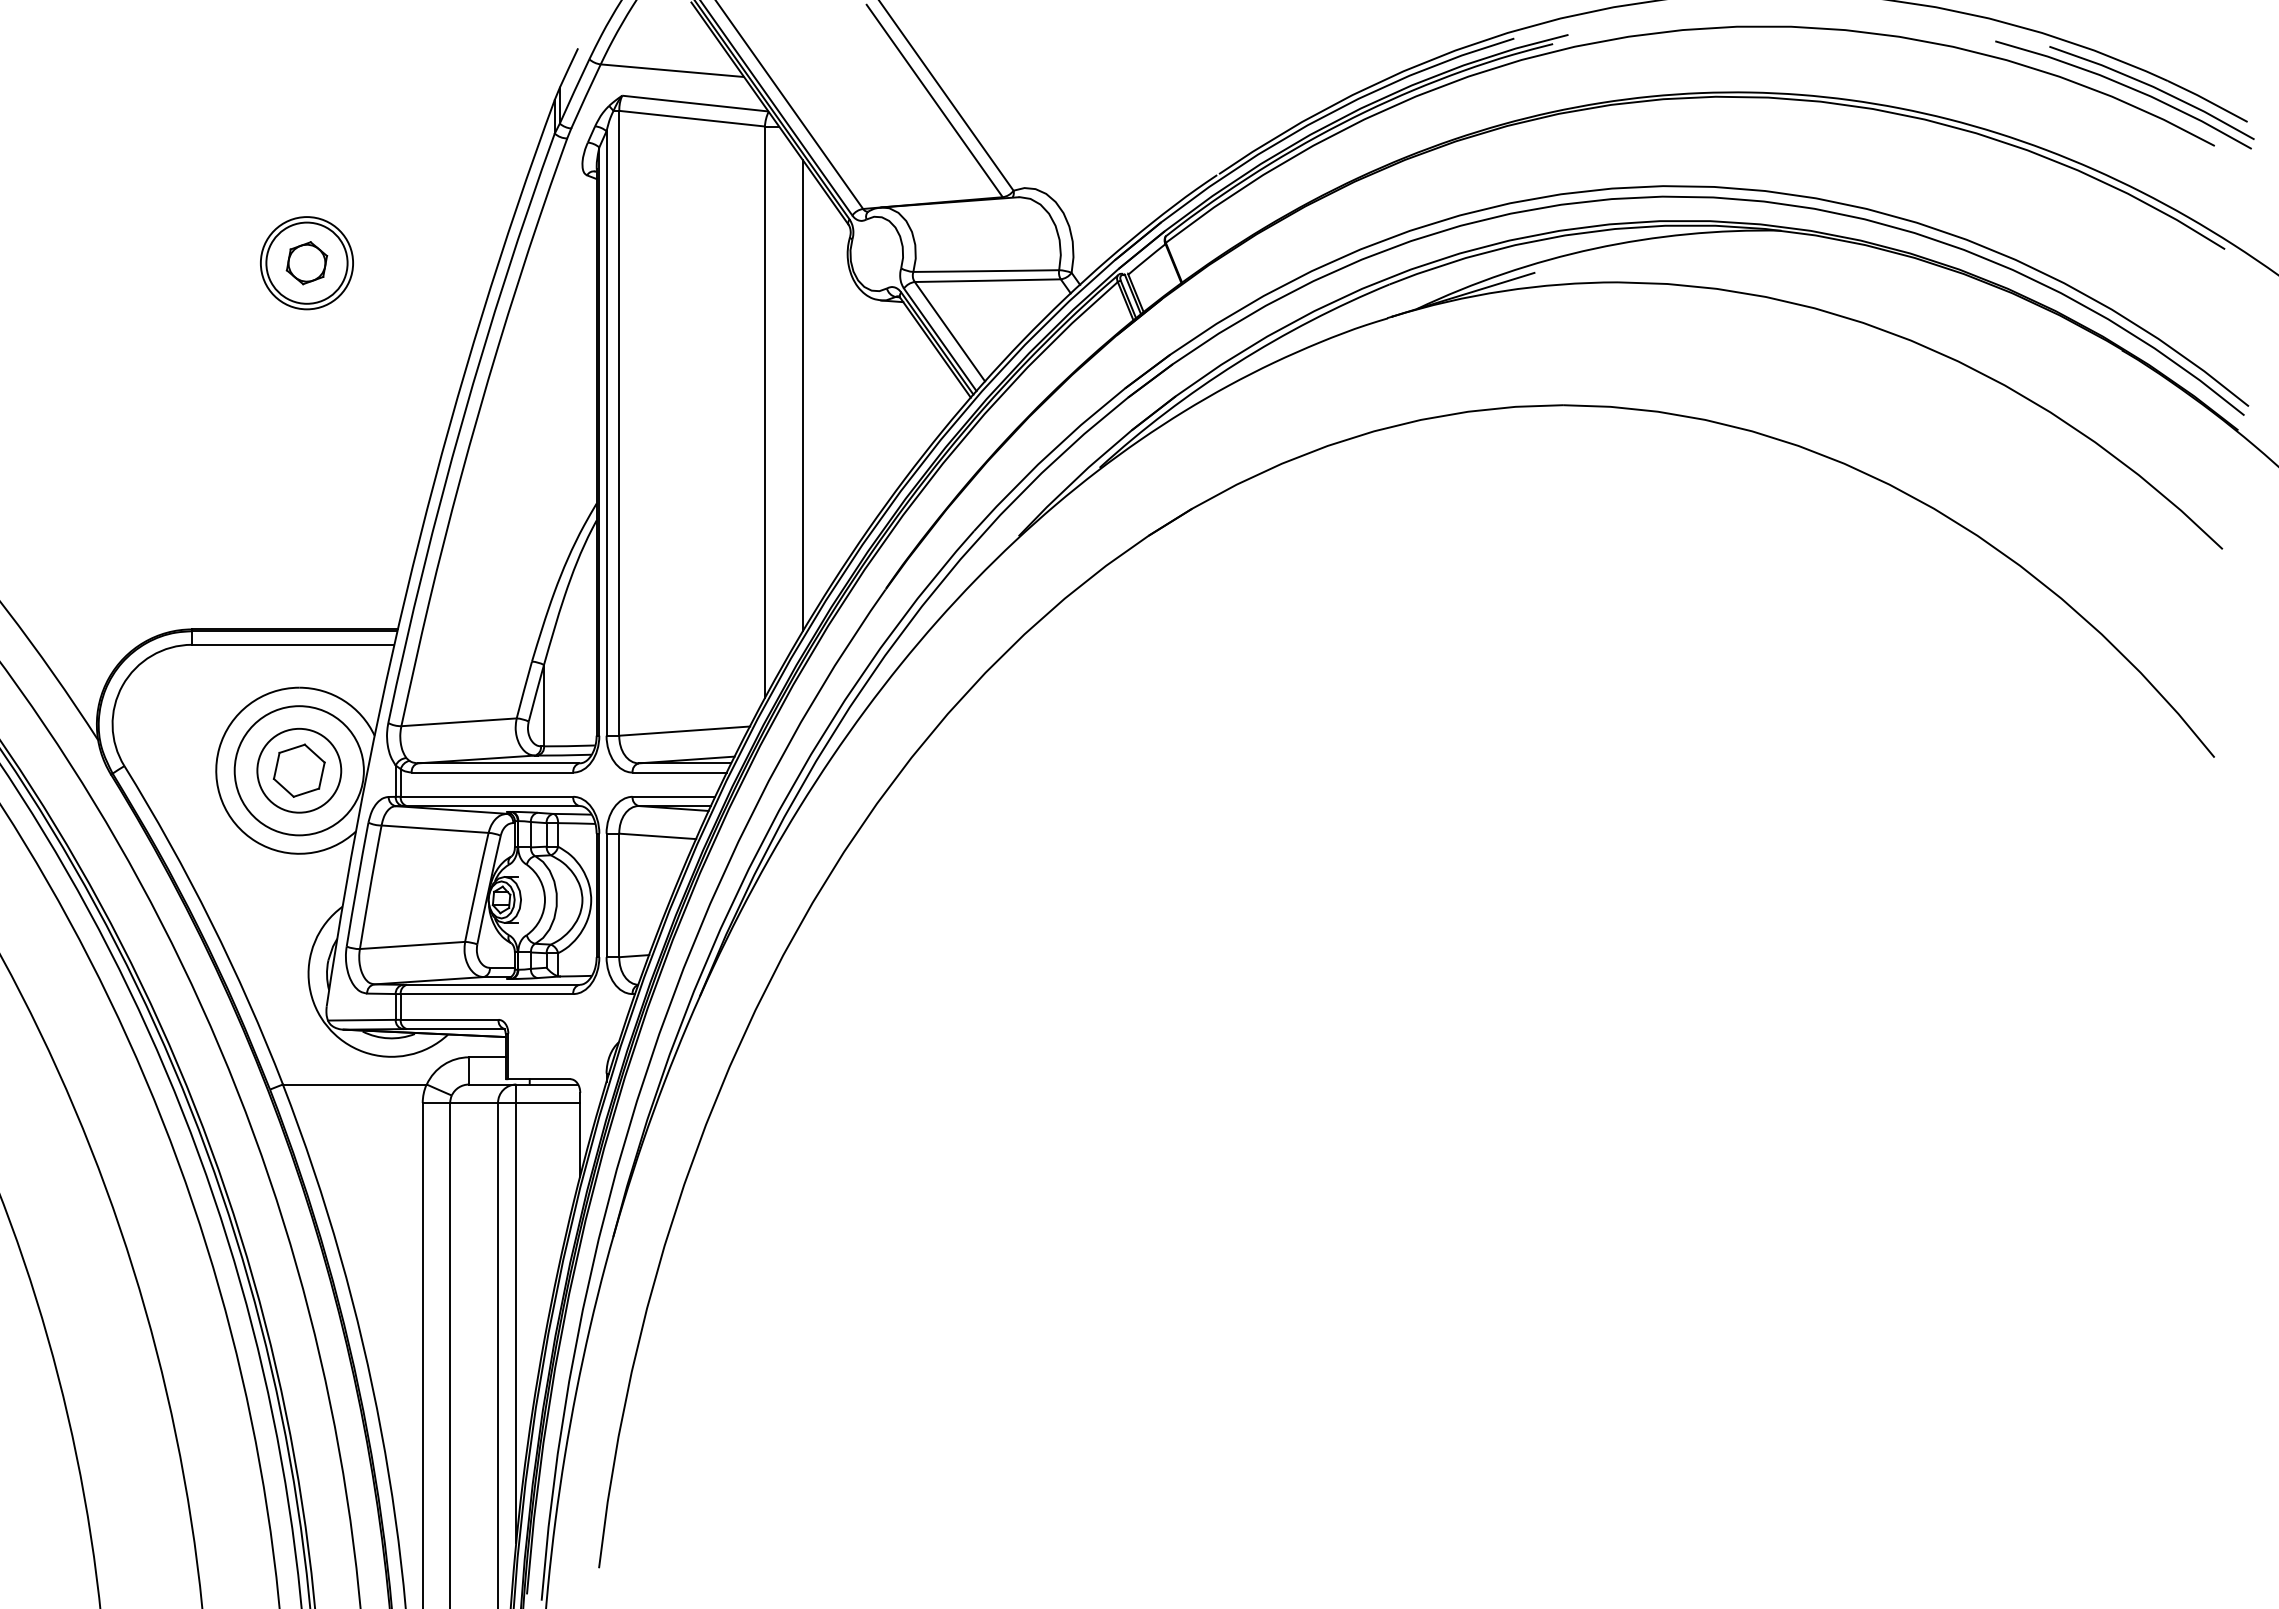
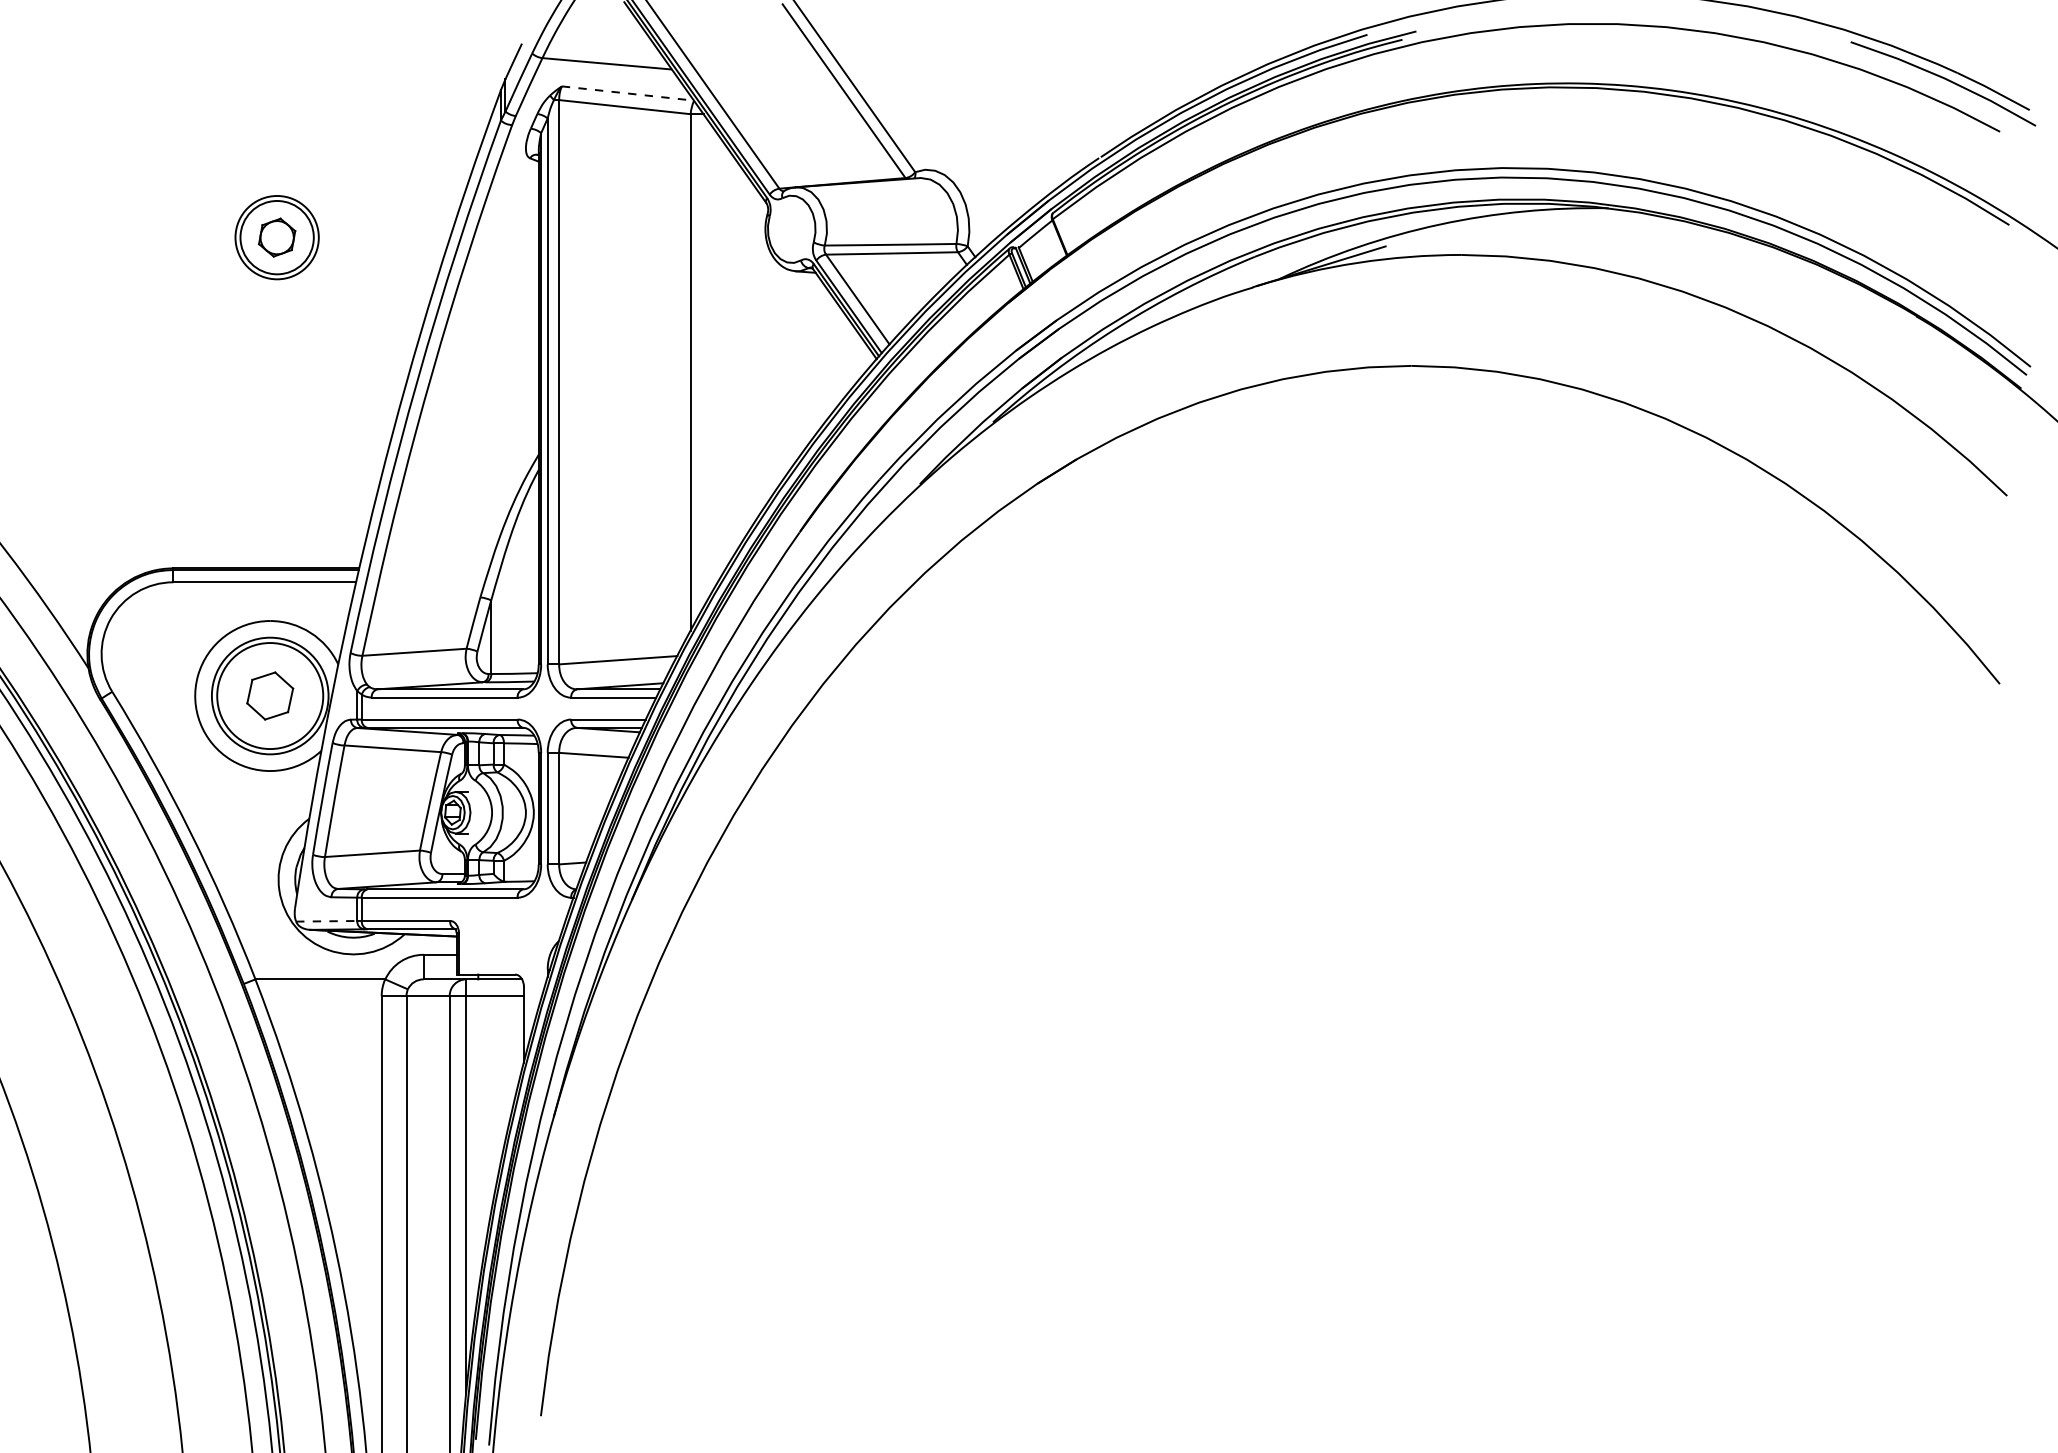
curve: (2126, 87) -> (1920, 78), removed
line: (695, 103) -> (628, 93), solid -> dashed
line: (803, 395) -> (725, 357), removed
circle: (299, 770) -> (270, 695), size x1.4
line: (361, 1020) -> (326, 921), solid -> dashed

